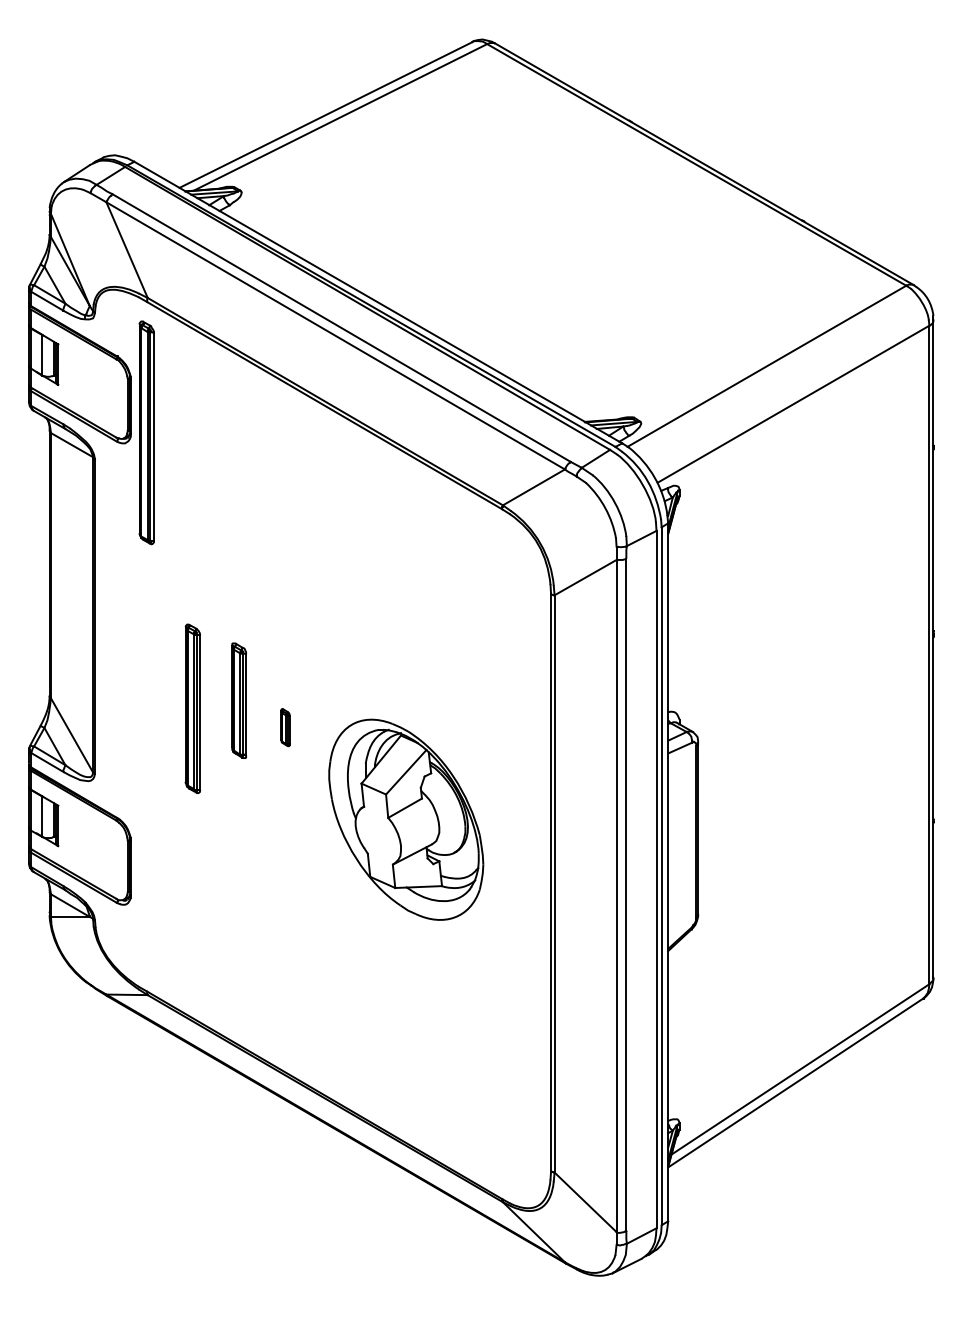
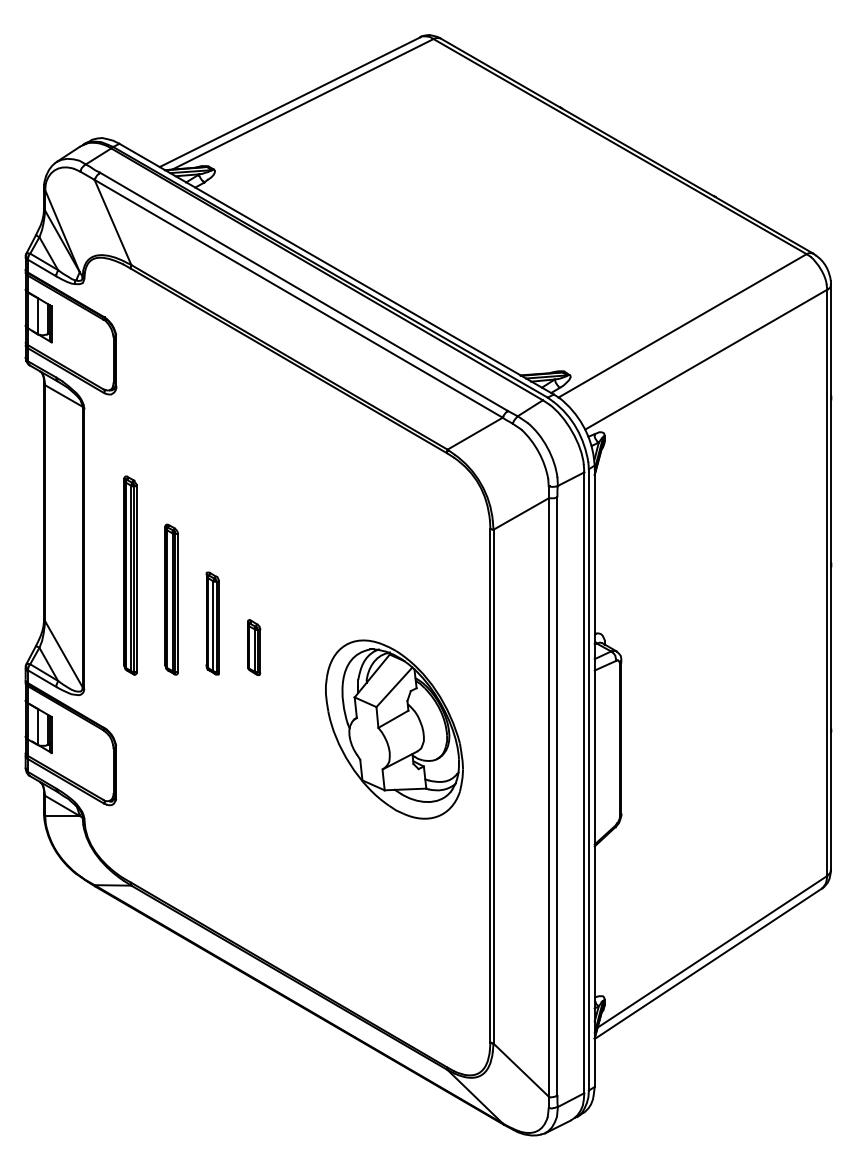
part: (146, 432) -> (130, 575), moved
part: (192, 708) -> (171, 599), moved
part: (285, 727) -> (254, 647), size x1.67
part: (406, 819) -> (394, 729), moved

